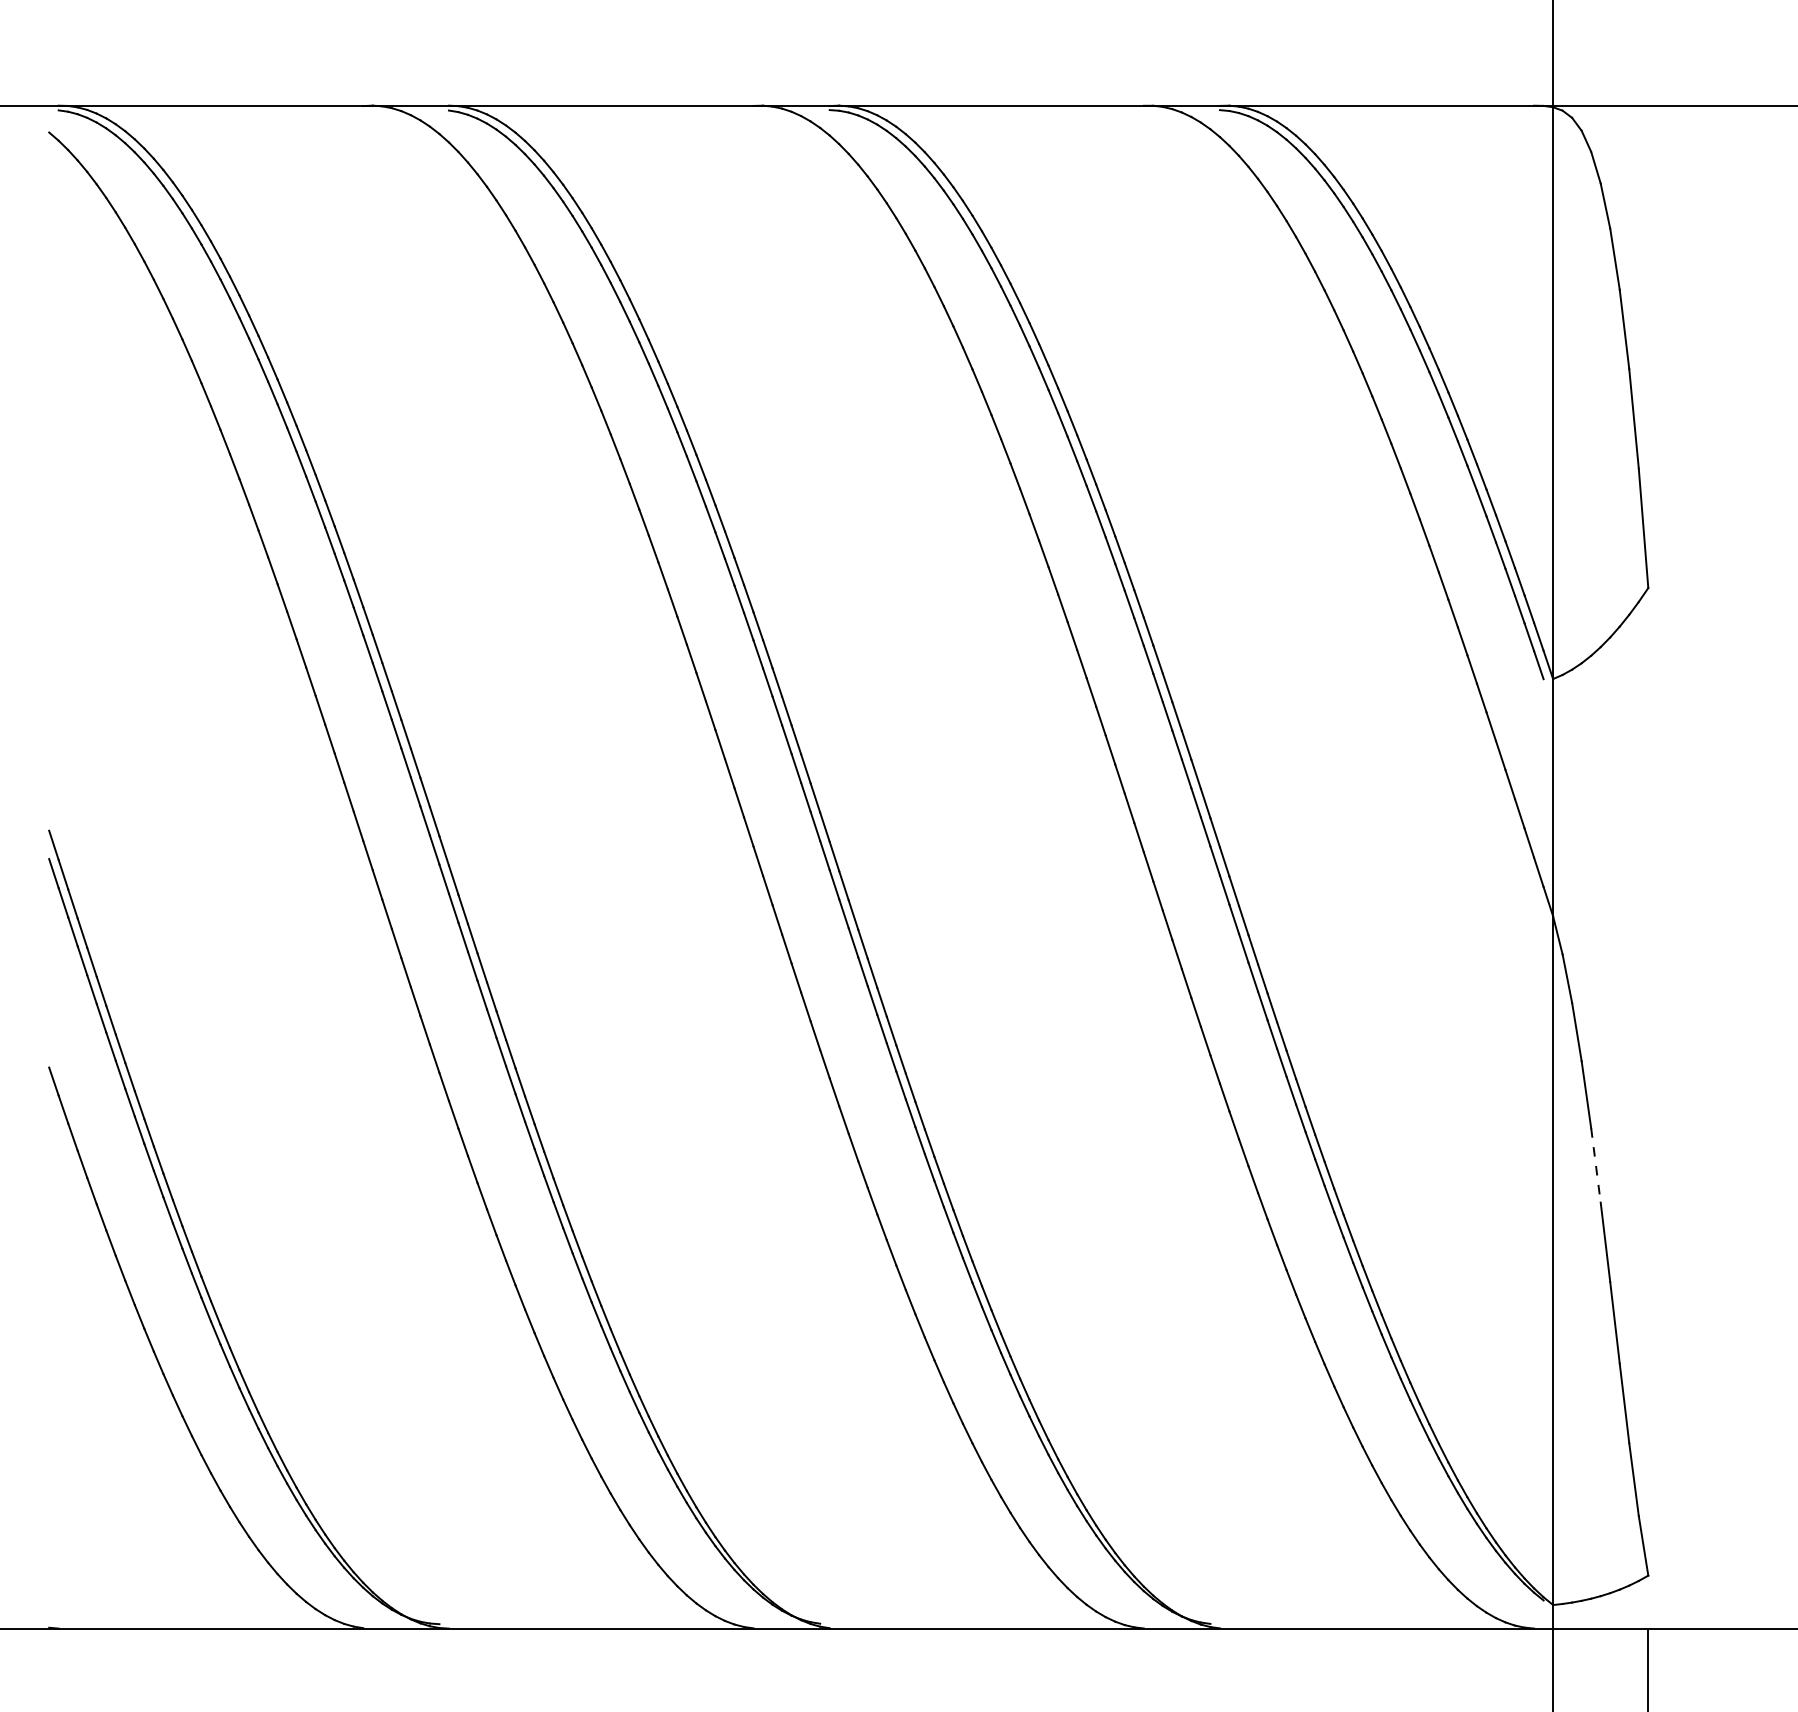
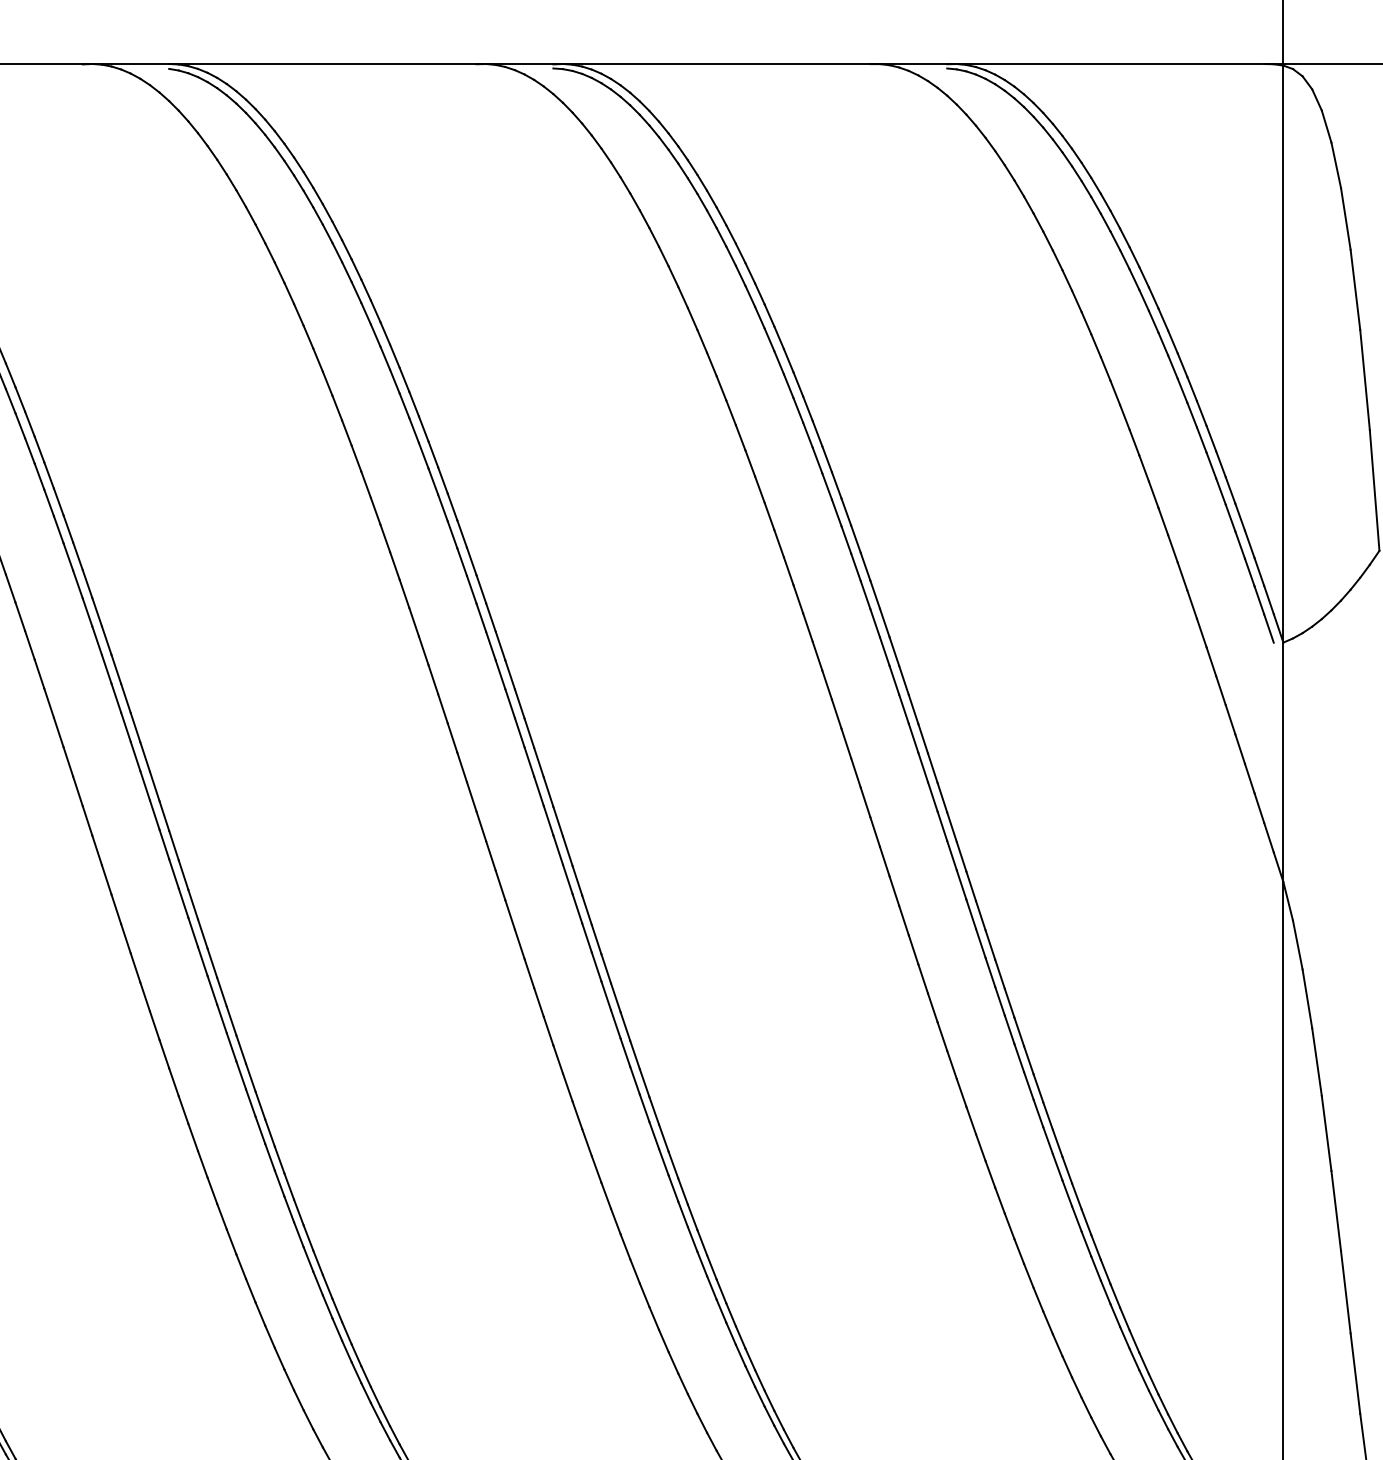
line: (1596, 1165) -> (1327, 1133), dashed -> solid

